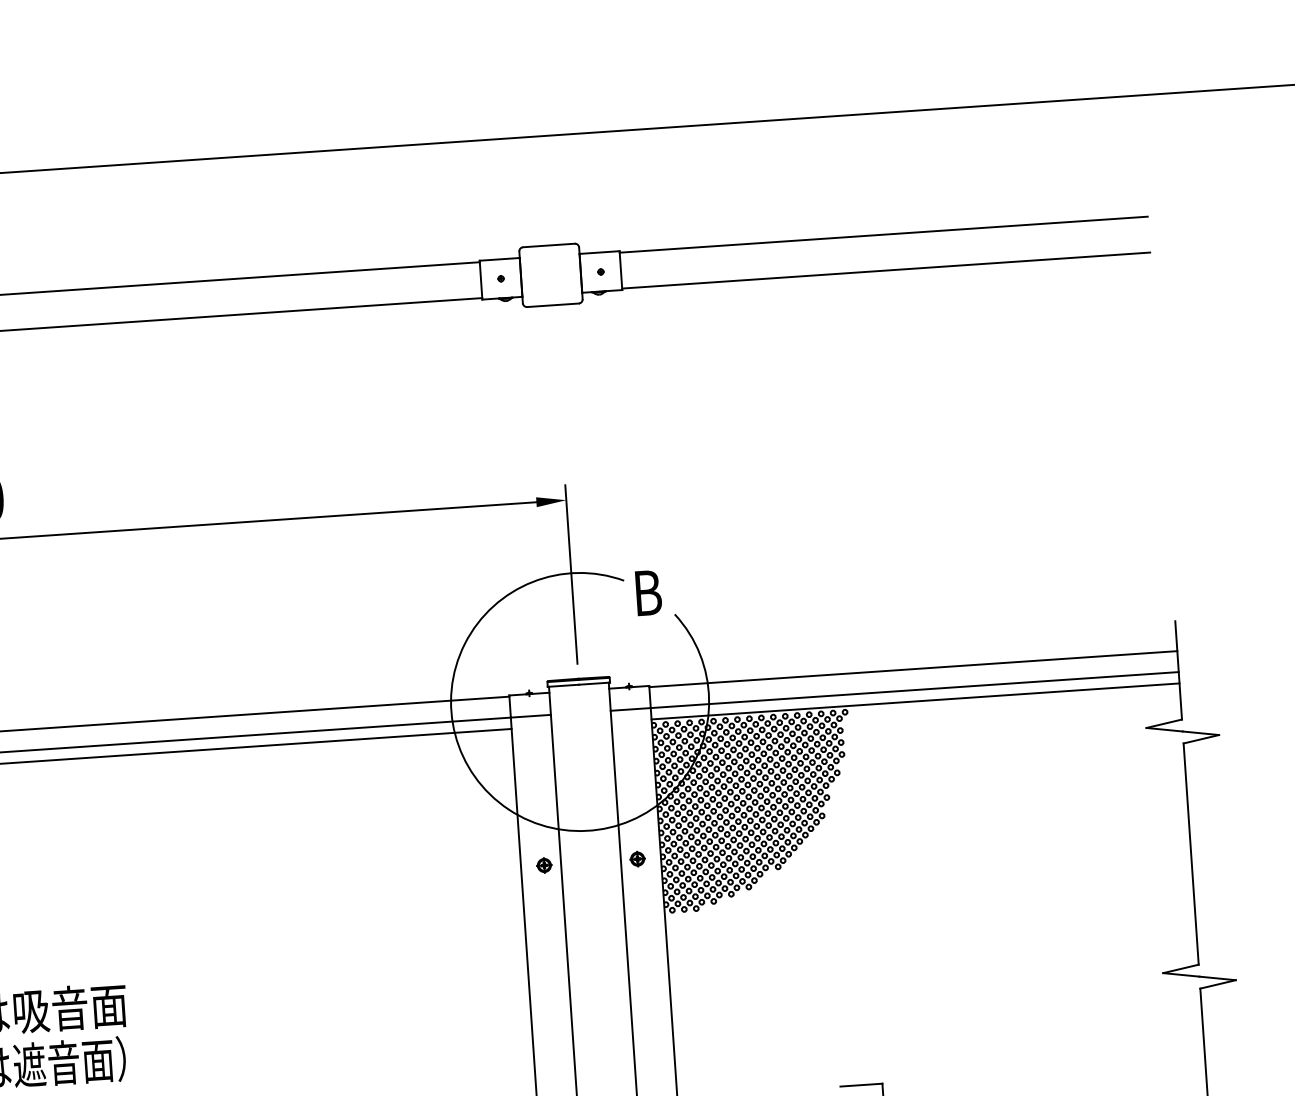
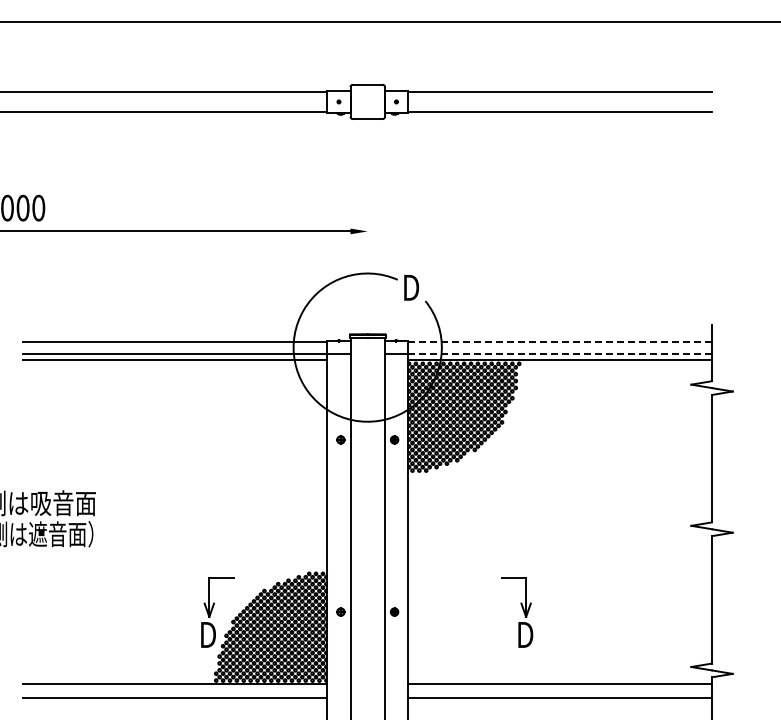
line: (570, 573) -> (367, 273), removed
text: (650, 592) -> (412, 287), B -> D
line: (912, 668) -> (559, 341), solid -> dashed
line: (915, 689) -> (560, 353), solid -> dashed

